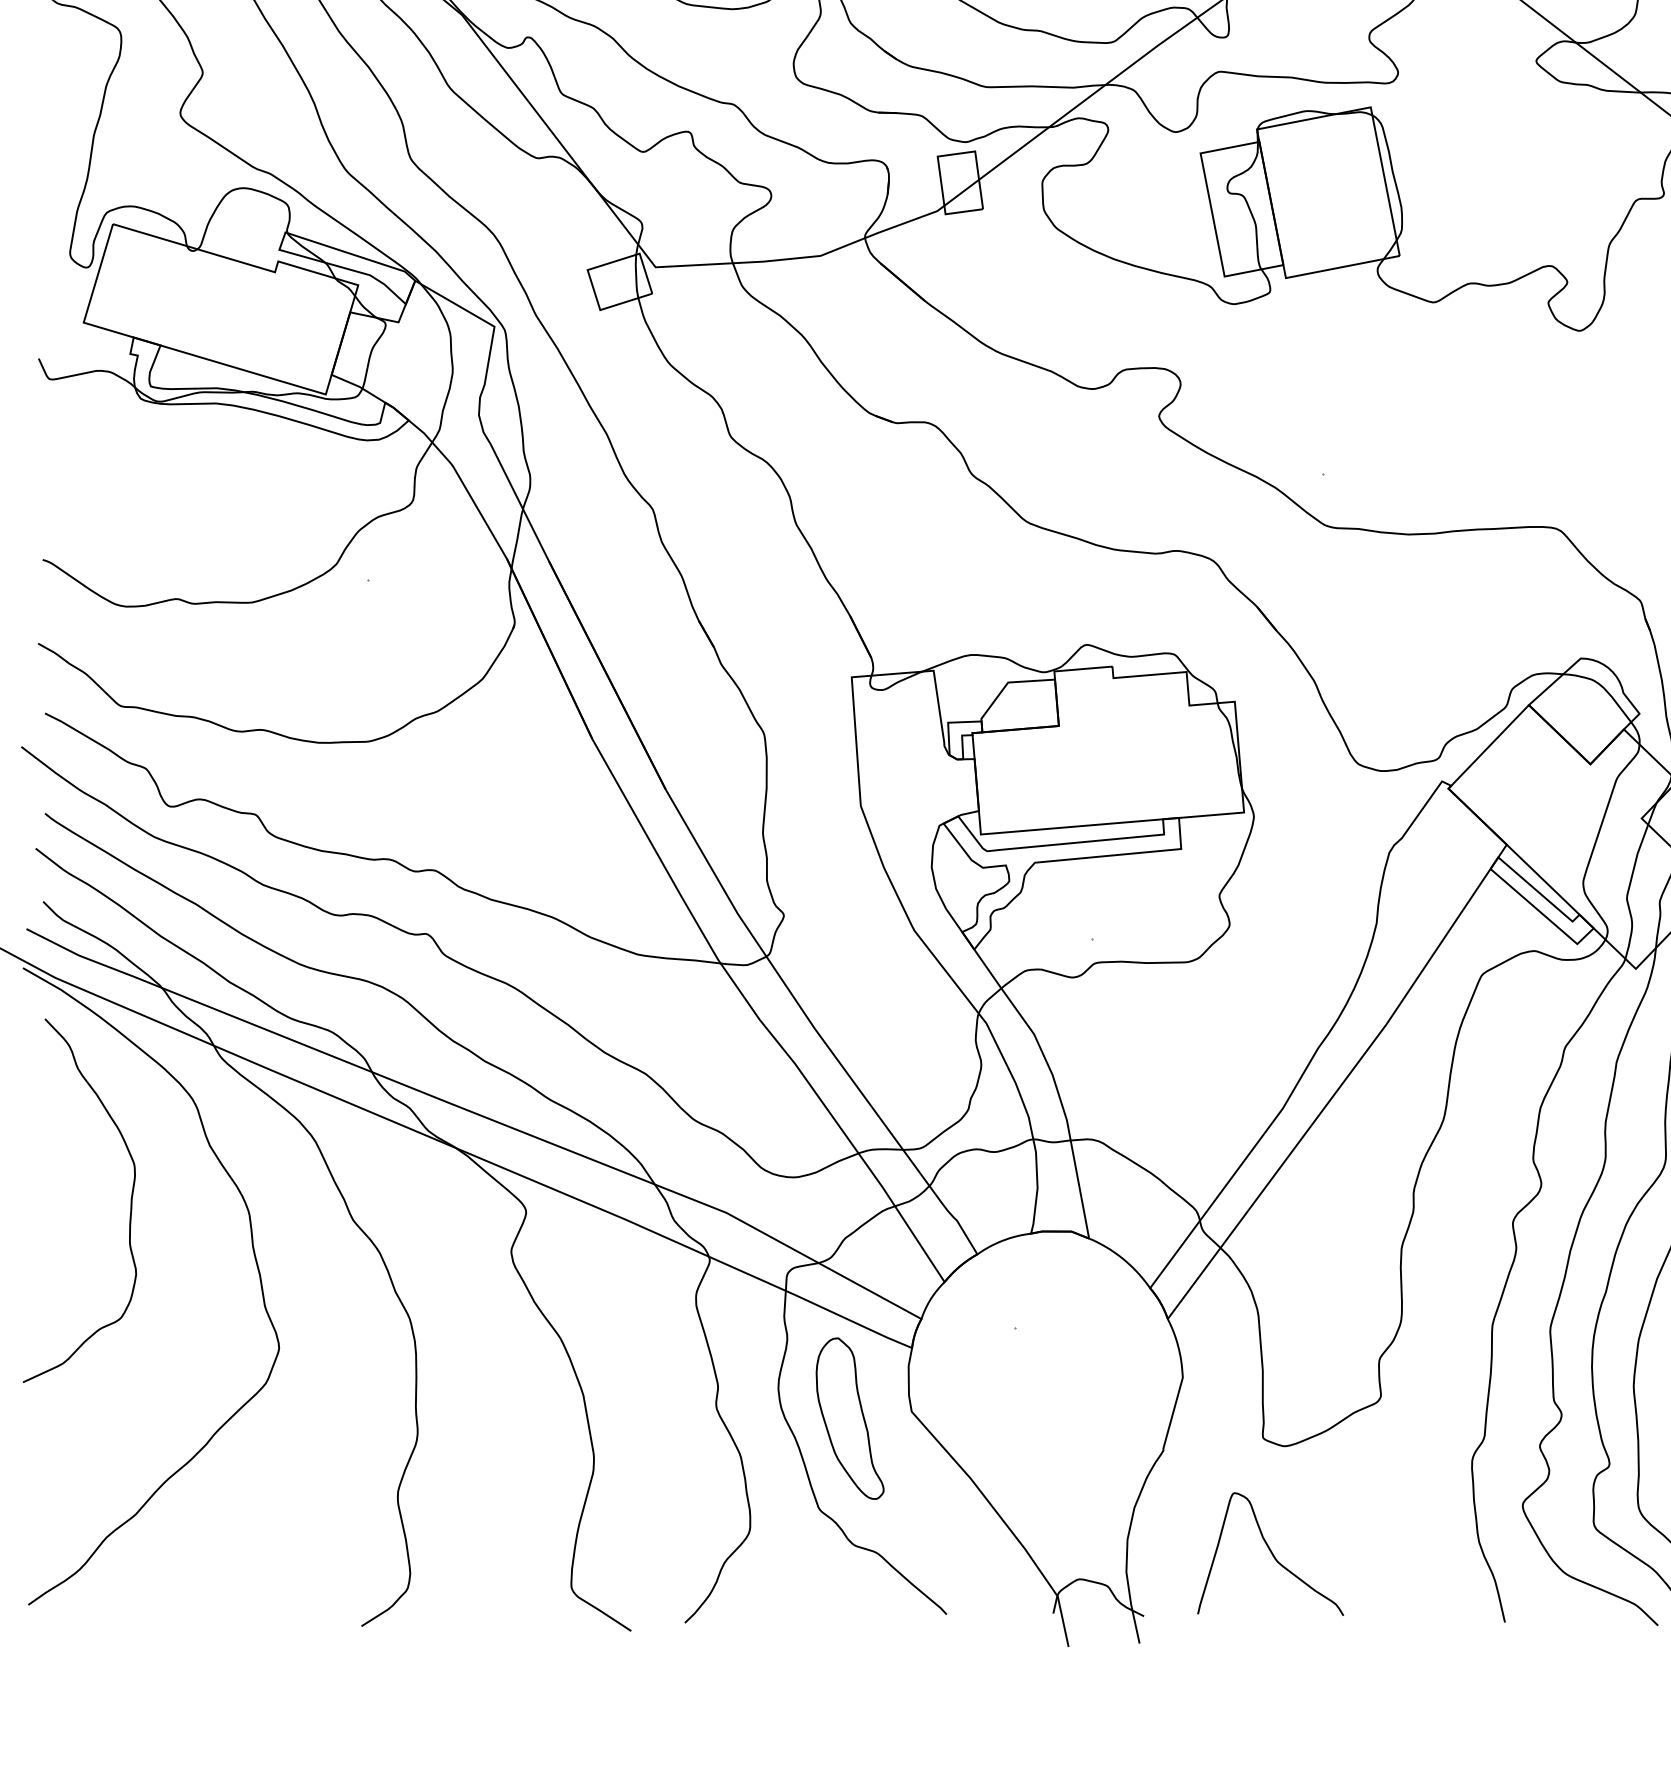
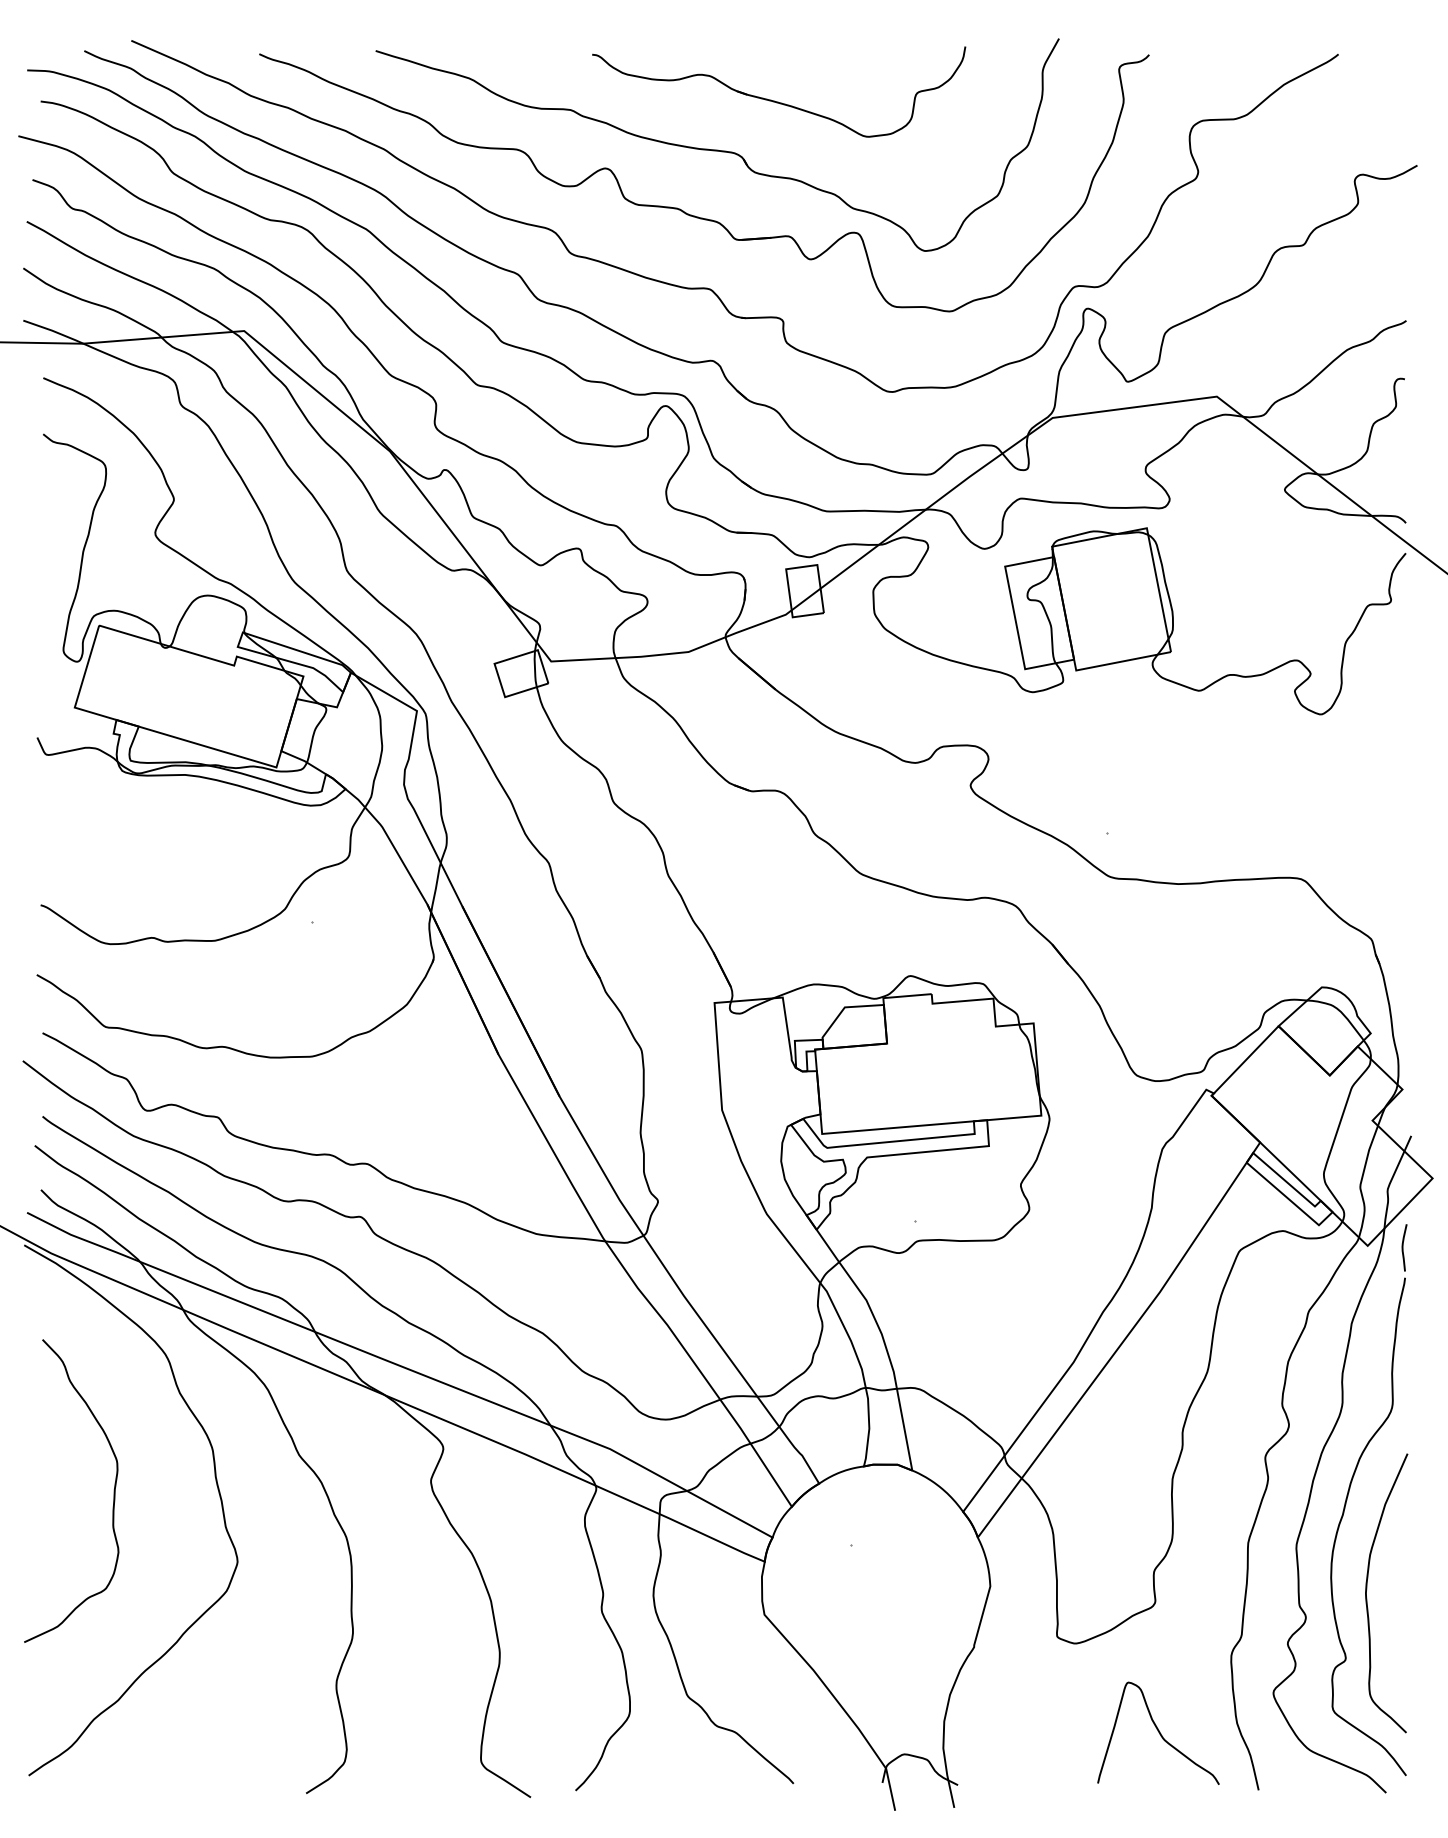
curve: (130, 1200) -> (113, 1490), moved
part: (849, 1418) -> (712, 1620), removed
curve: (1270, 1553) -> (1158, 1732), moved

